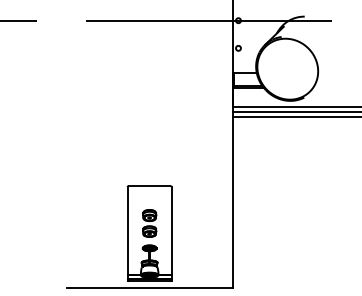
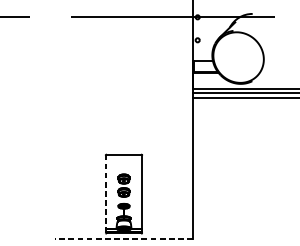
line: (127, 233) -> (105, 193), solid -> dashed
line: (149, 287) -> (123, 238), solid -> dashed

